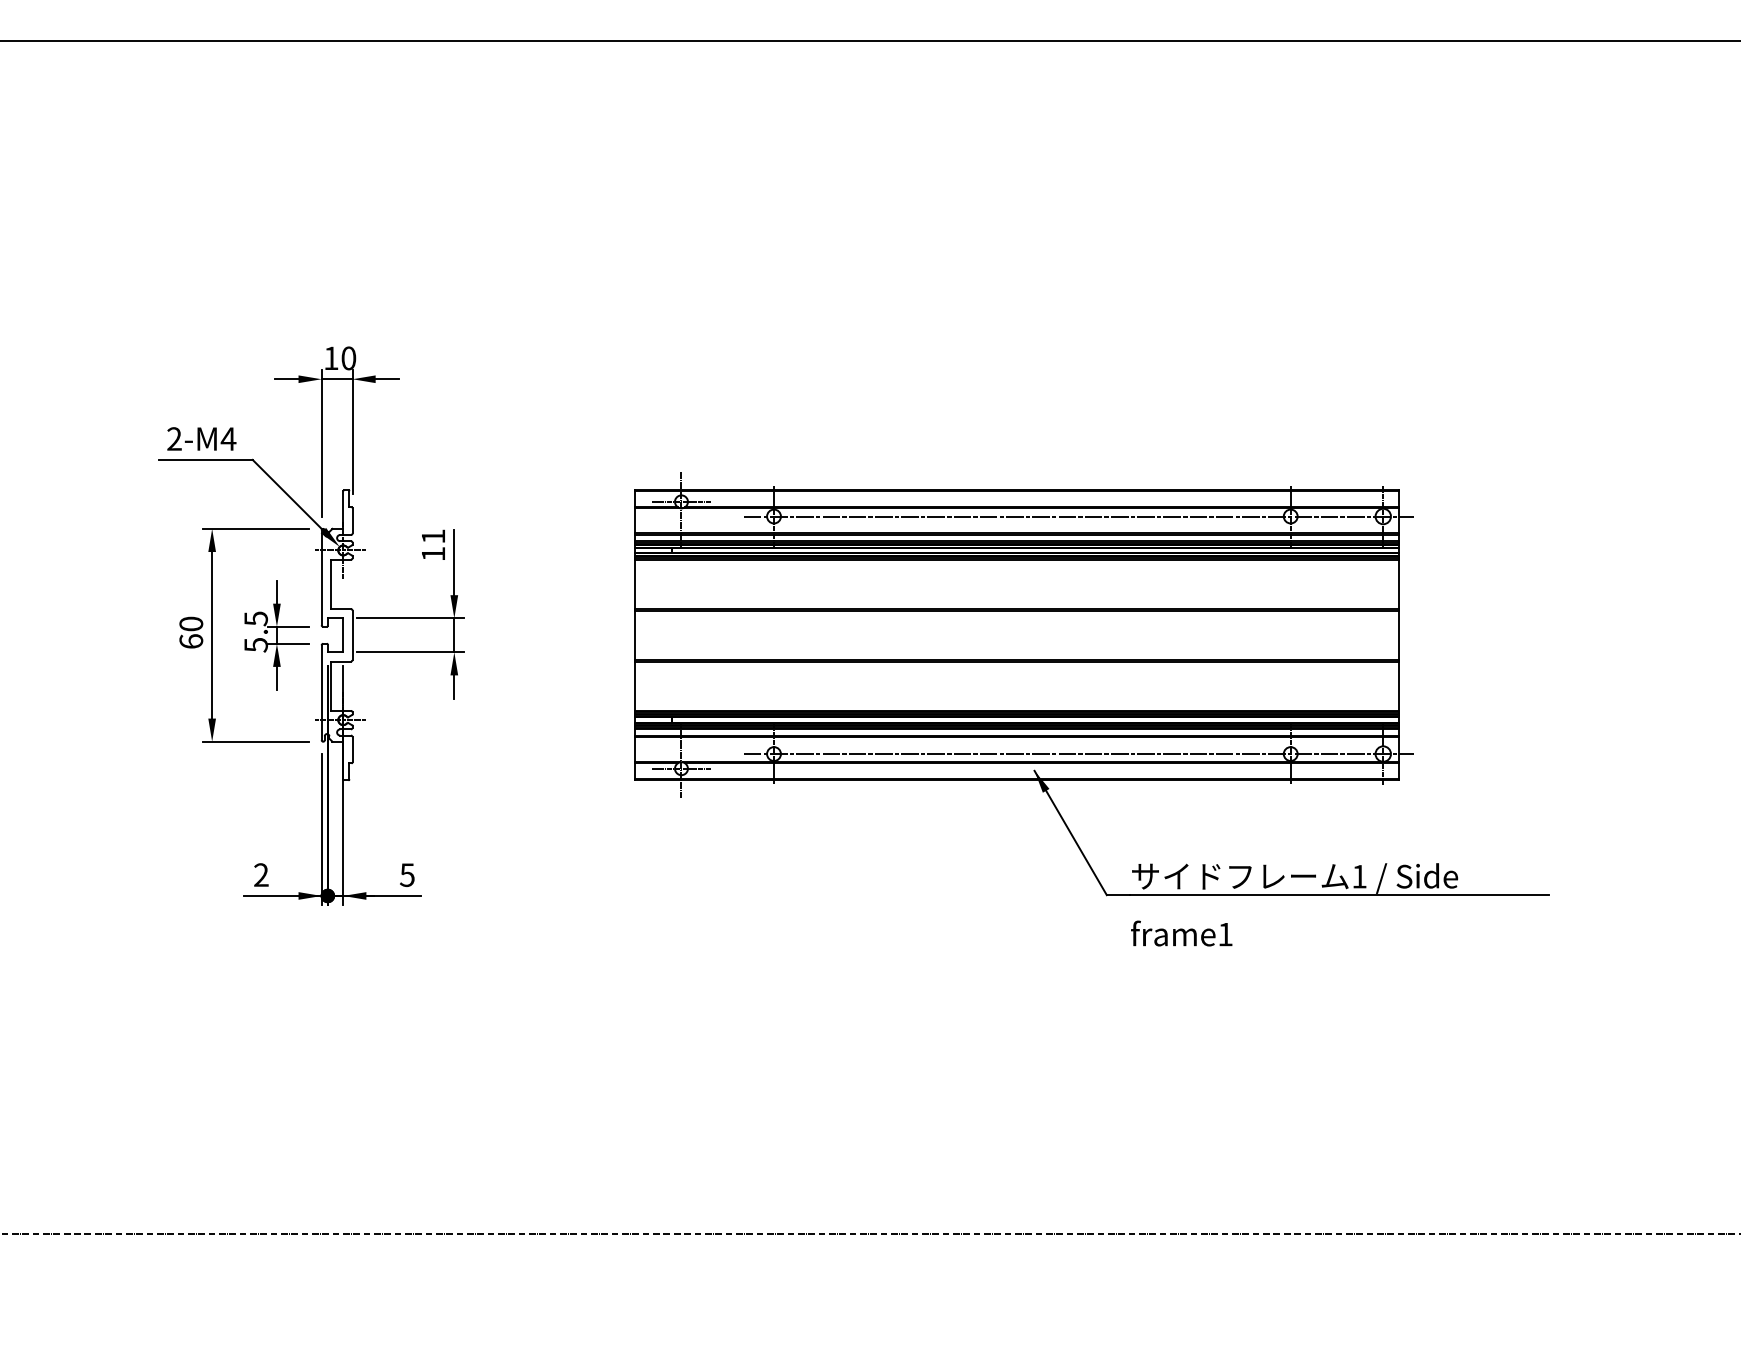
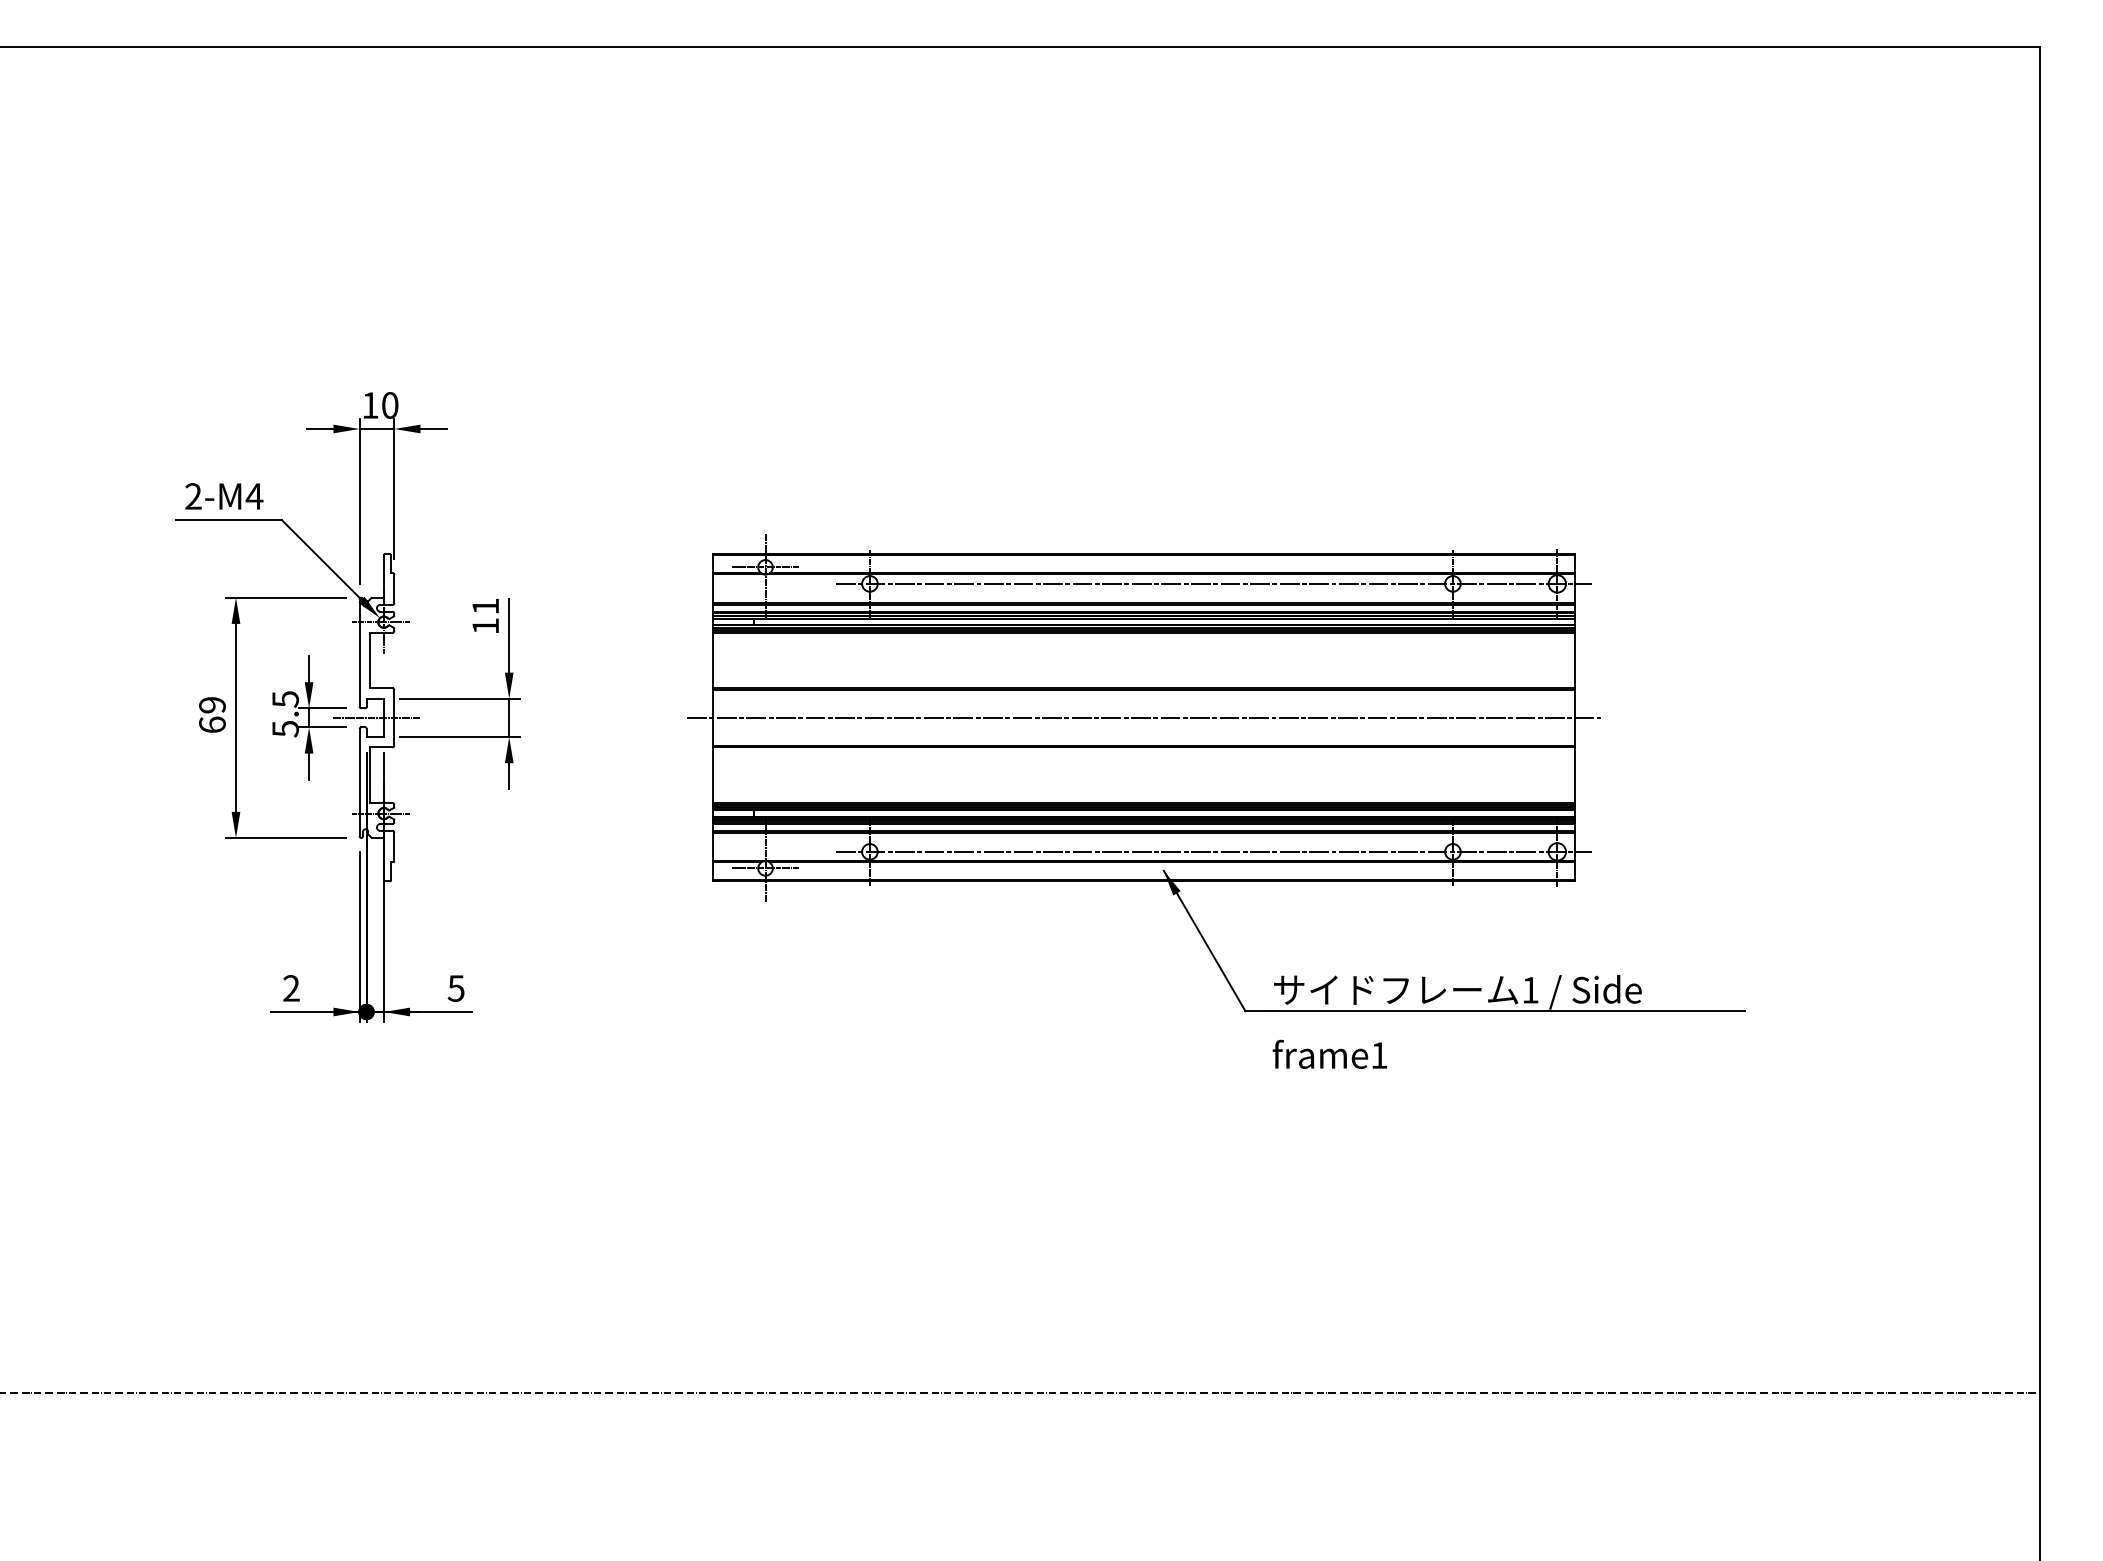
text: (191, 624) -> (212, 705), 60 -> 69
line: (336, 634) -> (376, 717), added
line: (1016, 634) -> (1143, 717), added

